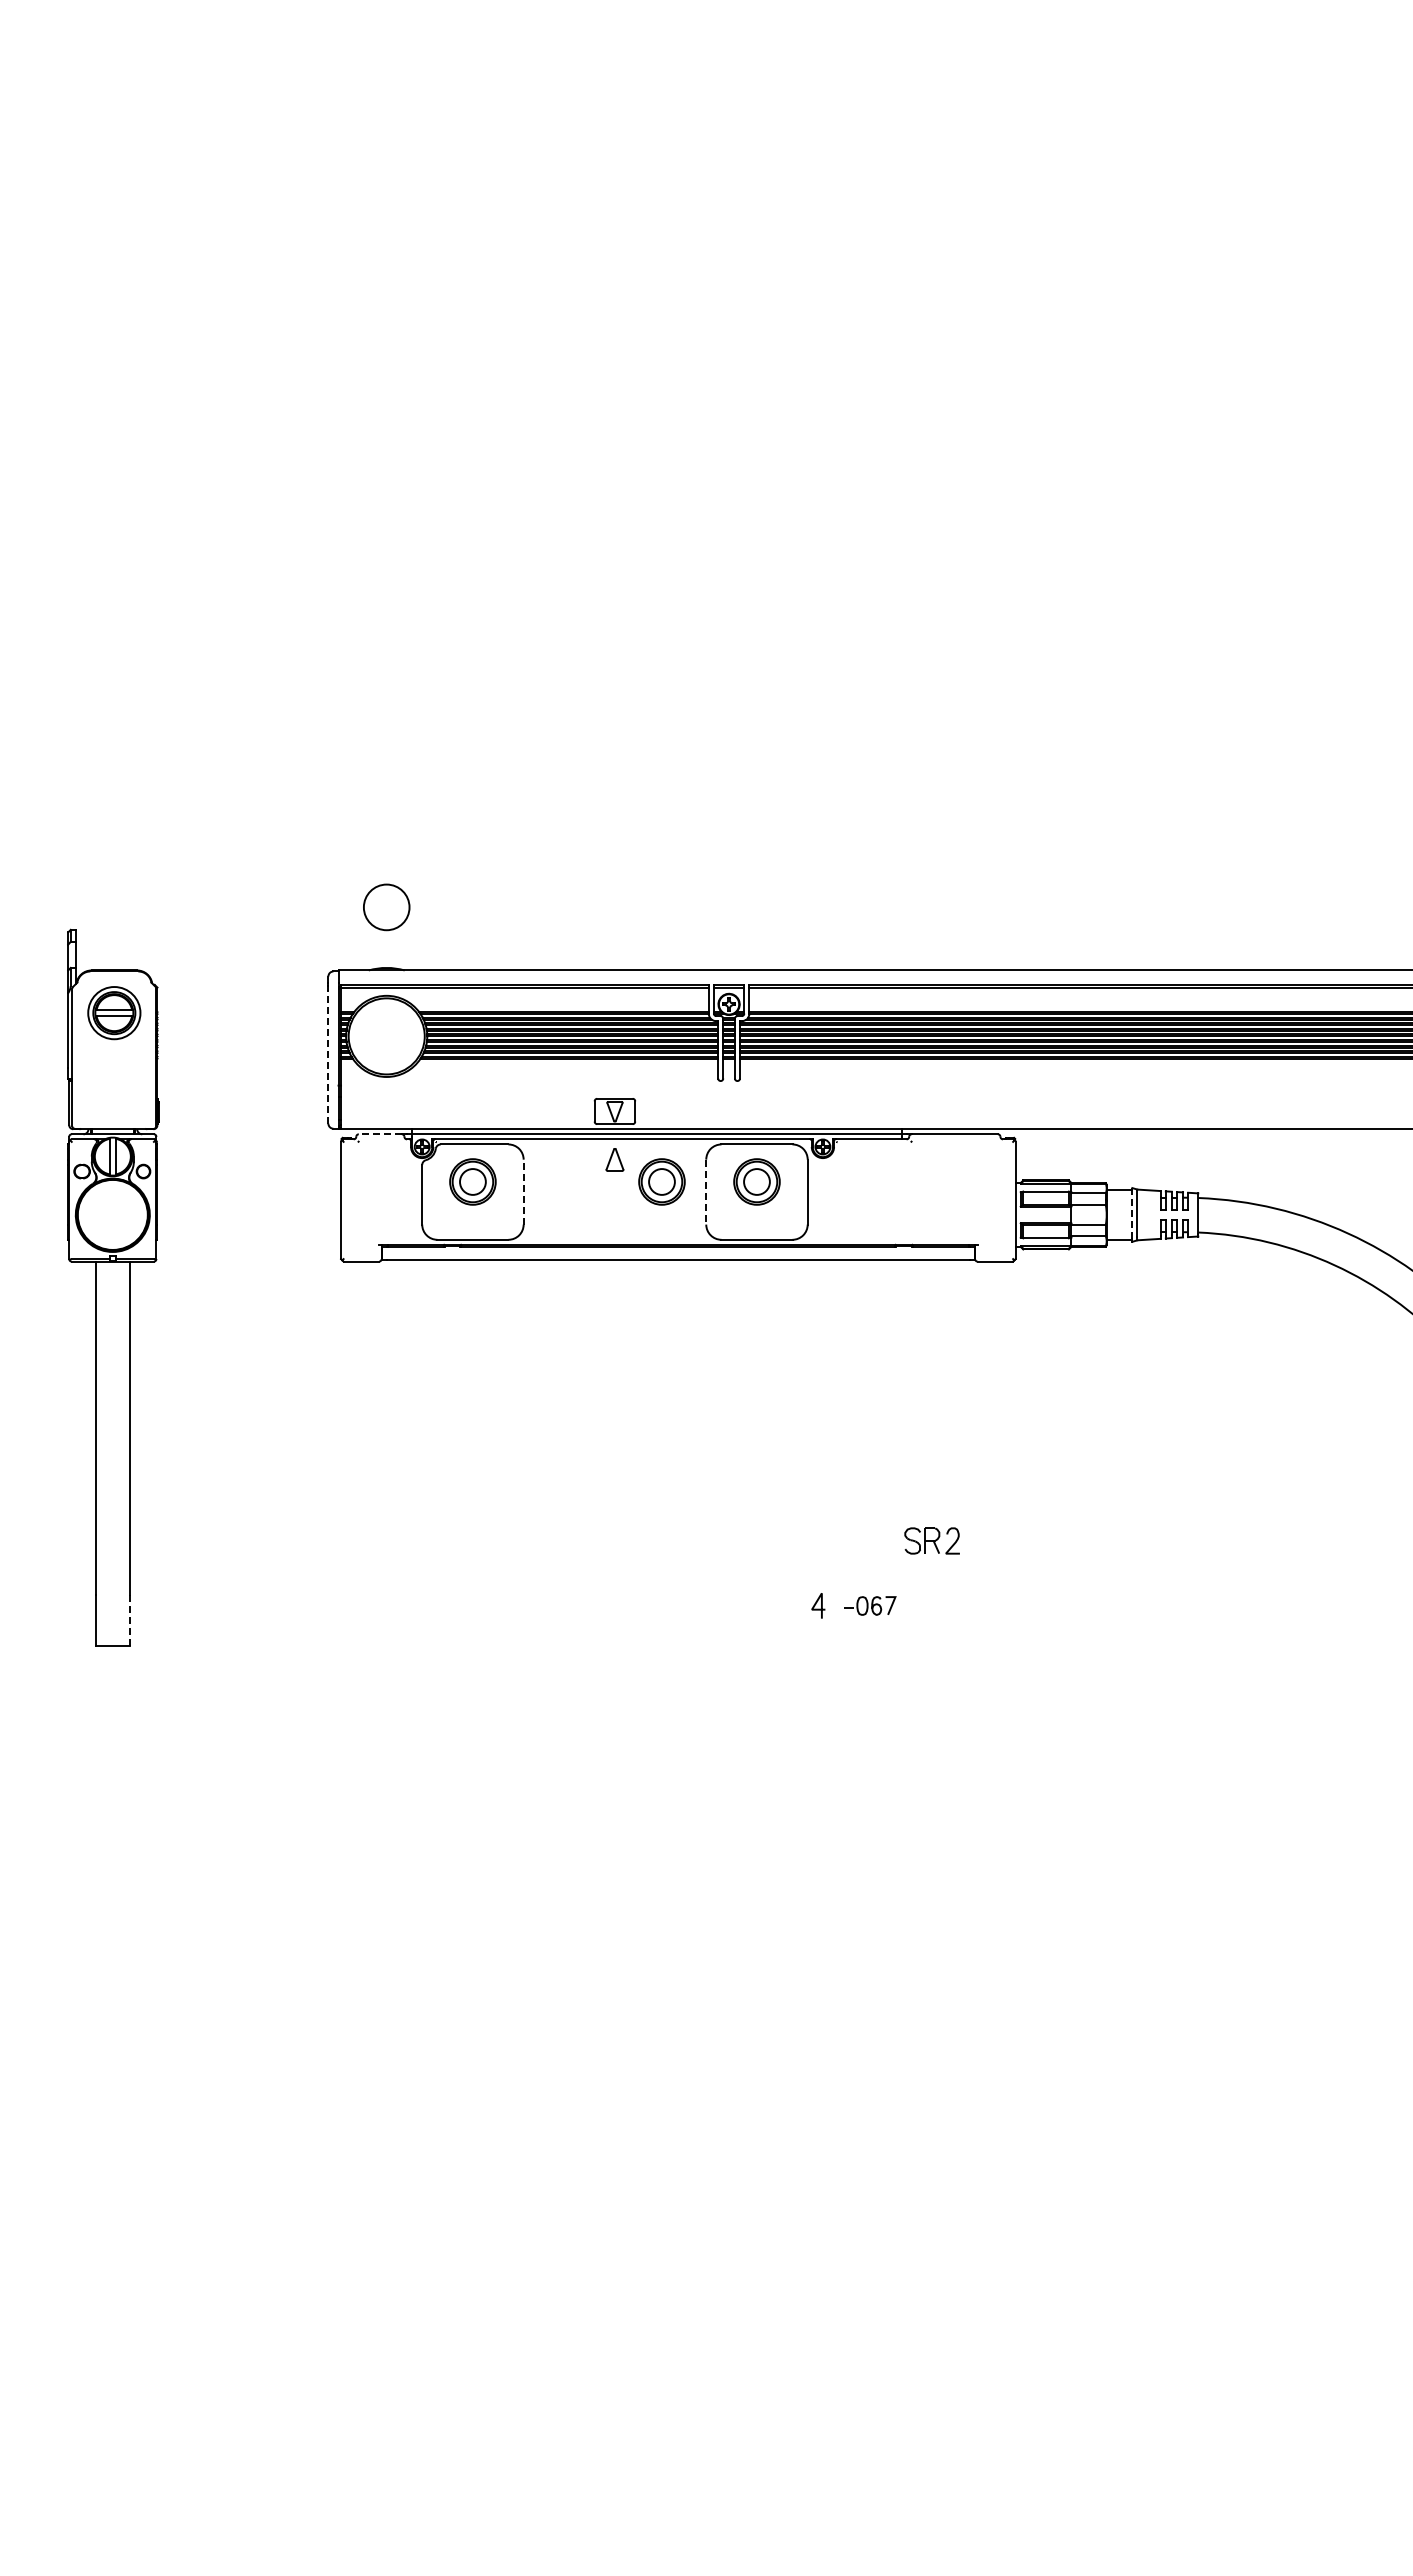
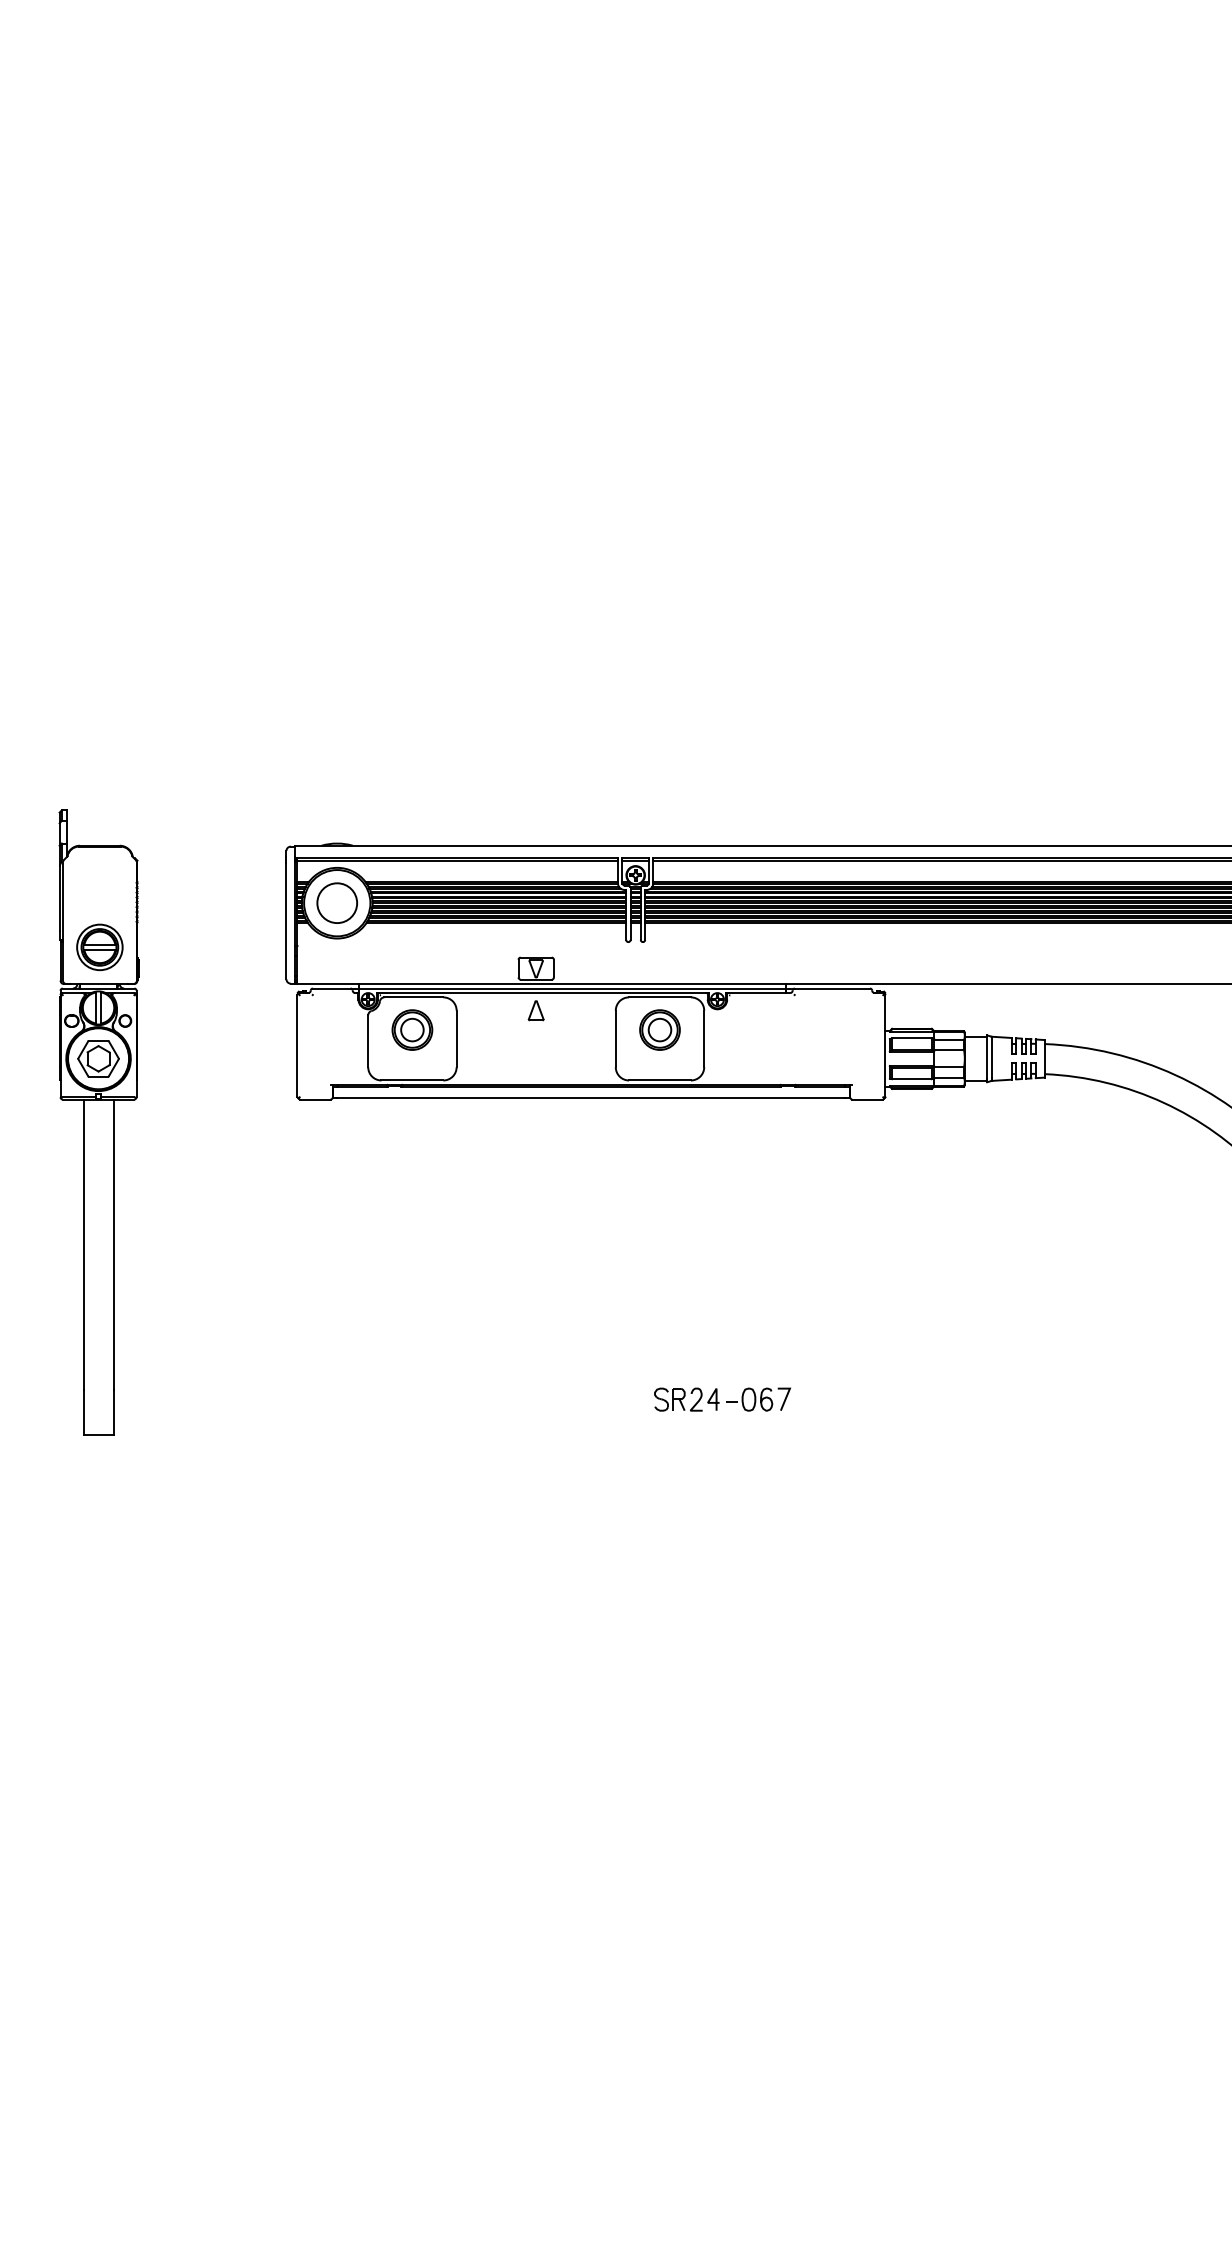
circle: (386, 907) -> (337, 903), moved
part: (114, 1013) -> (100, 947), moved
line: (328, 1056) -> (286, 920), dashed -> solid
line: (380, 1134) -> (331, 988), dashed -> solid
part: (661, 1181) -> (576, 1029), removed
line: (523, 1191) -> (456, 1038), dashed -> solid
line: (706, 1192) -> (616, 1039), dashed -> solid
line: (1132, 1213) -> (987, 1057), dashed -> solid
part: (112, 1214) -> (98, 1058), added
part: (931, 1540) -> (677, 1399), moved
part: (870, 1605) -> (758, 1399), size x1.43
line: (130, 1621) -> (113, 1413), dashed -> solid

